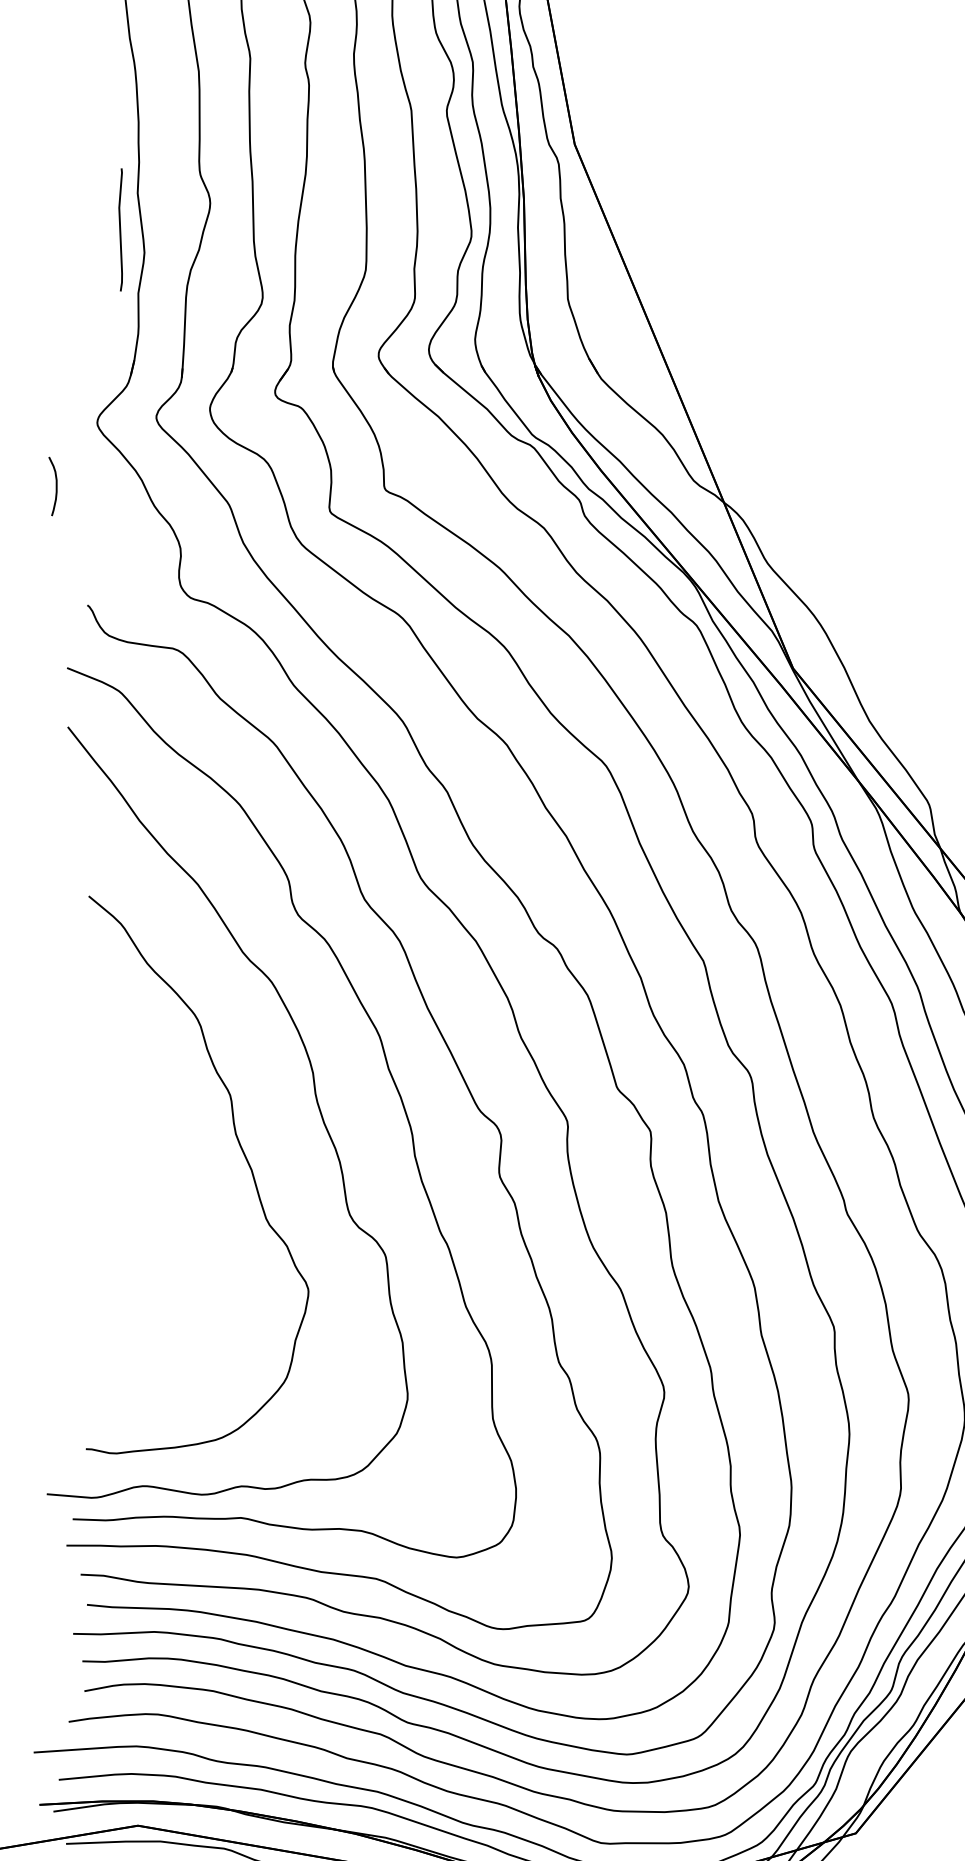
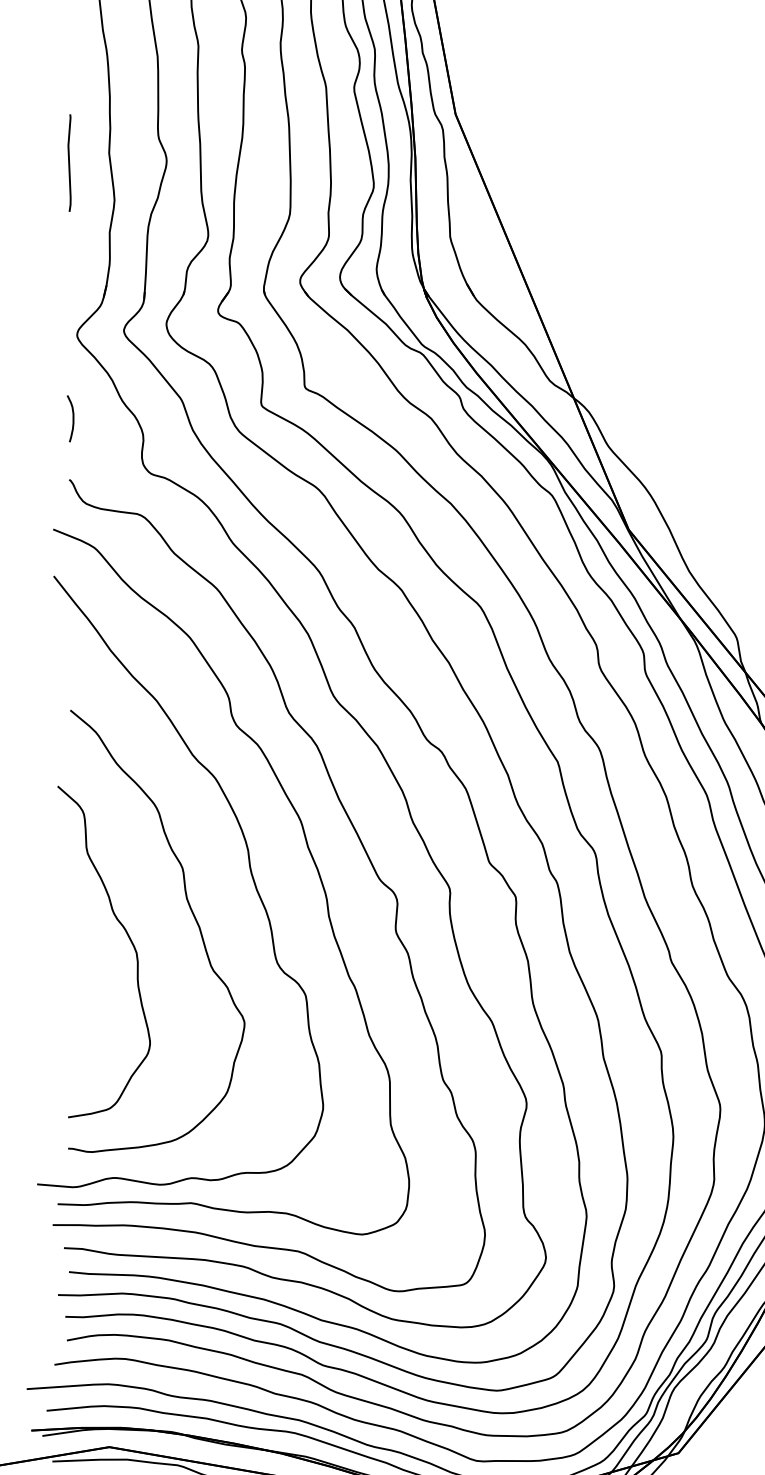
curve: (120, 229) -> (69, 162), moved
curve: (55, 486) -> (72, 418), moved
curve: (163, 1185) -> (129, 939), added

